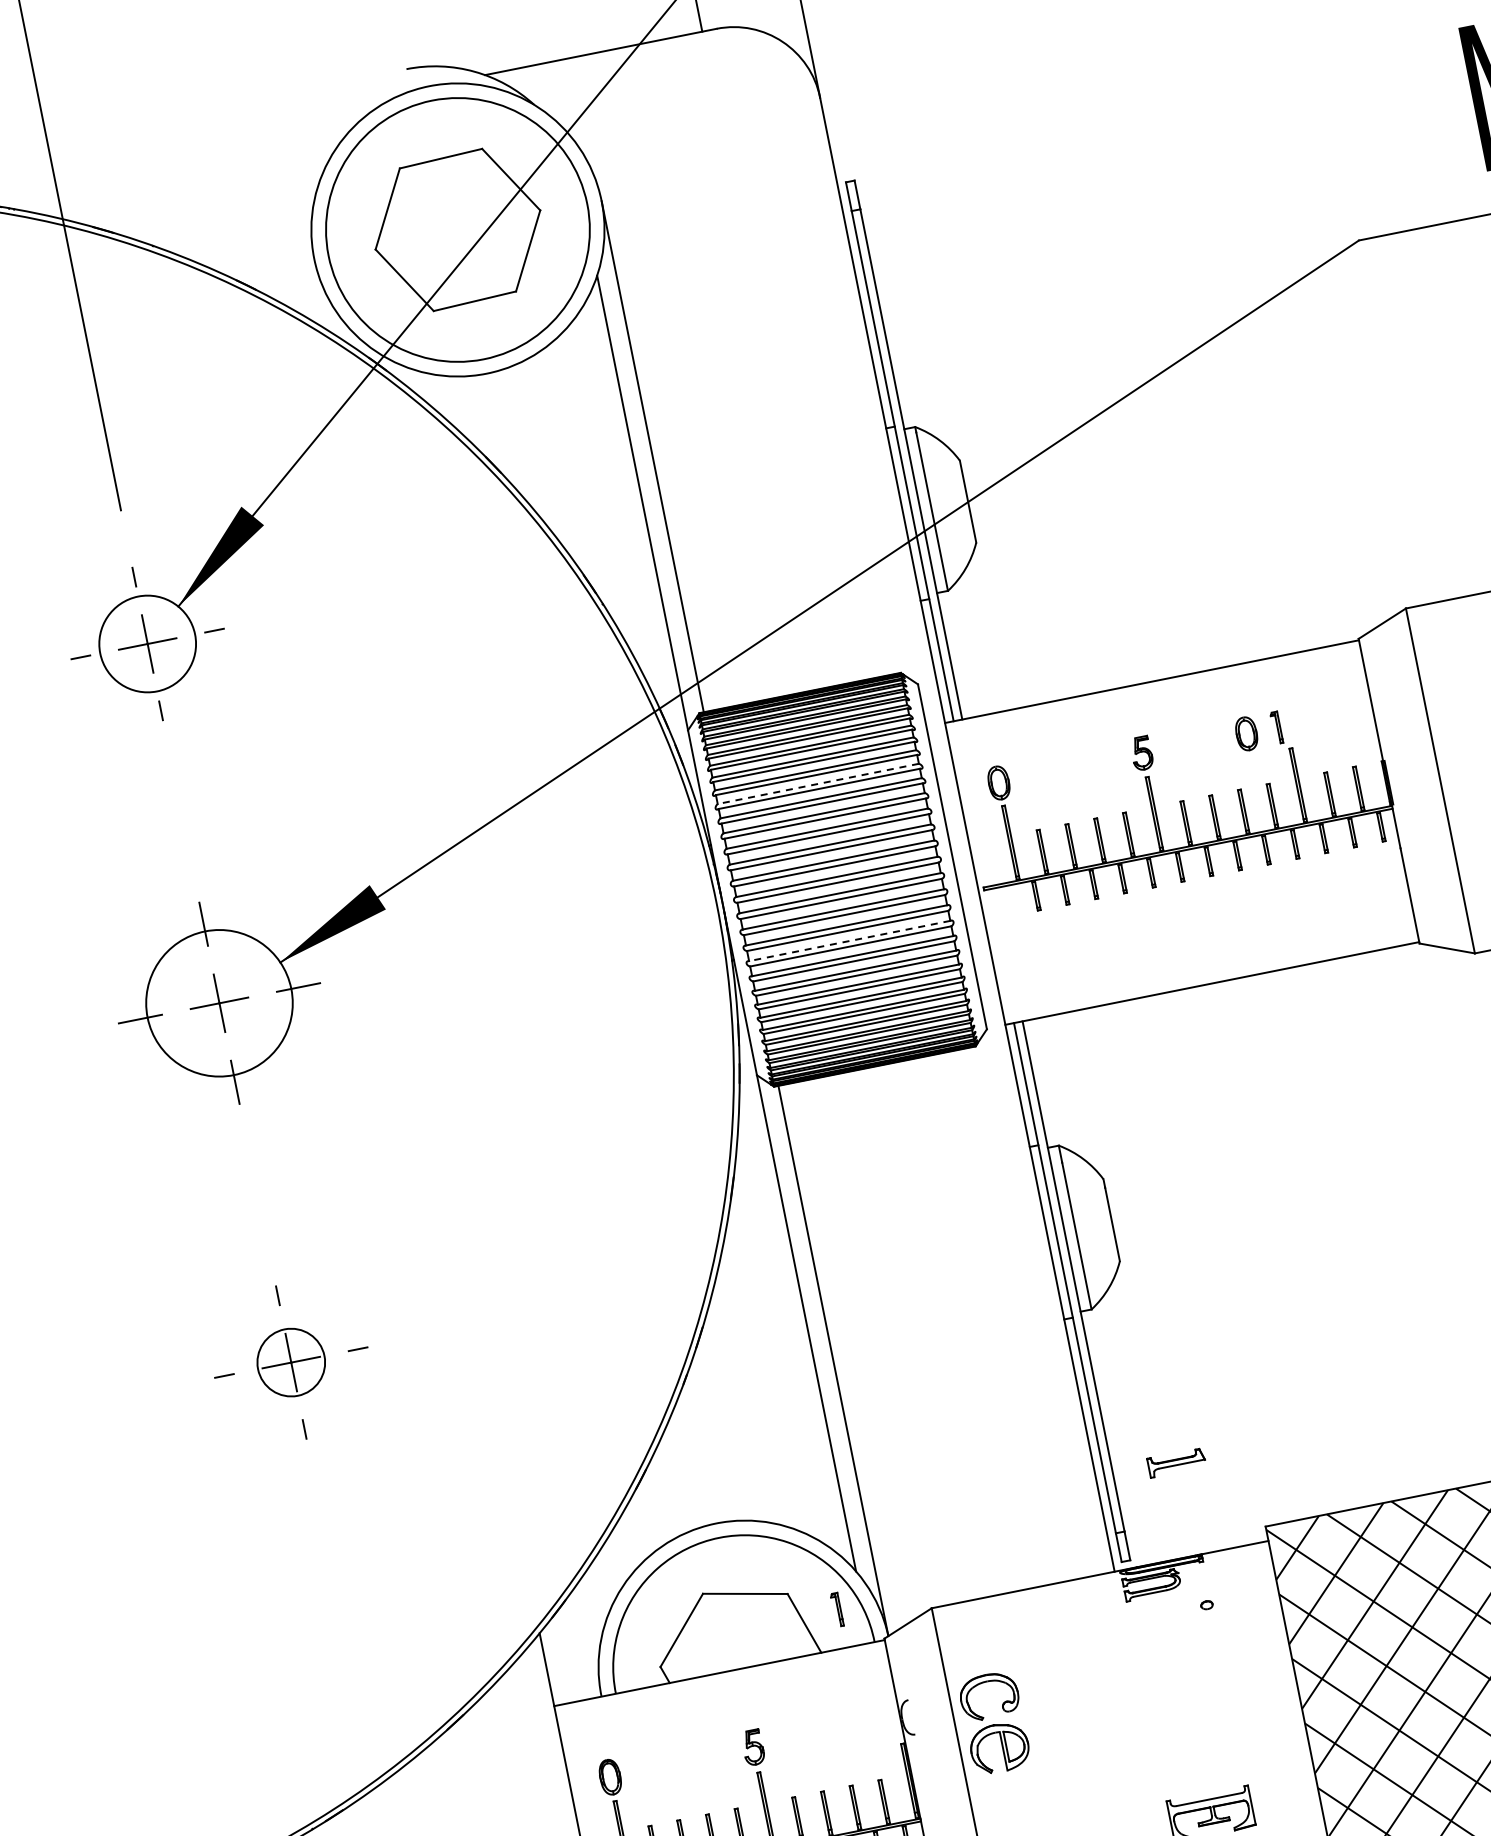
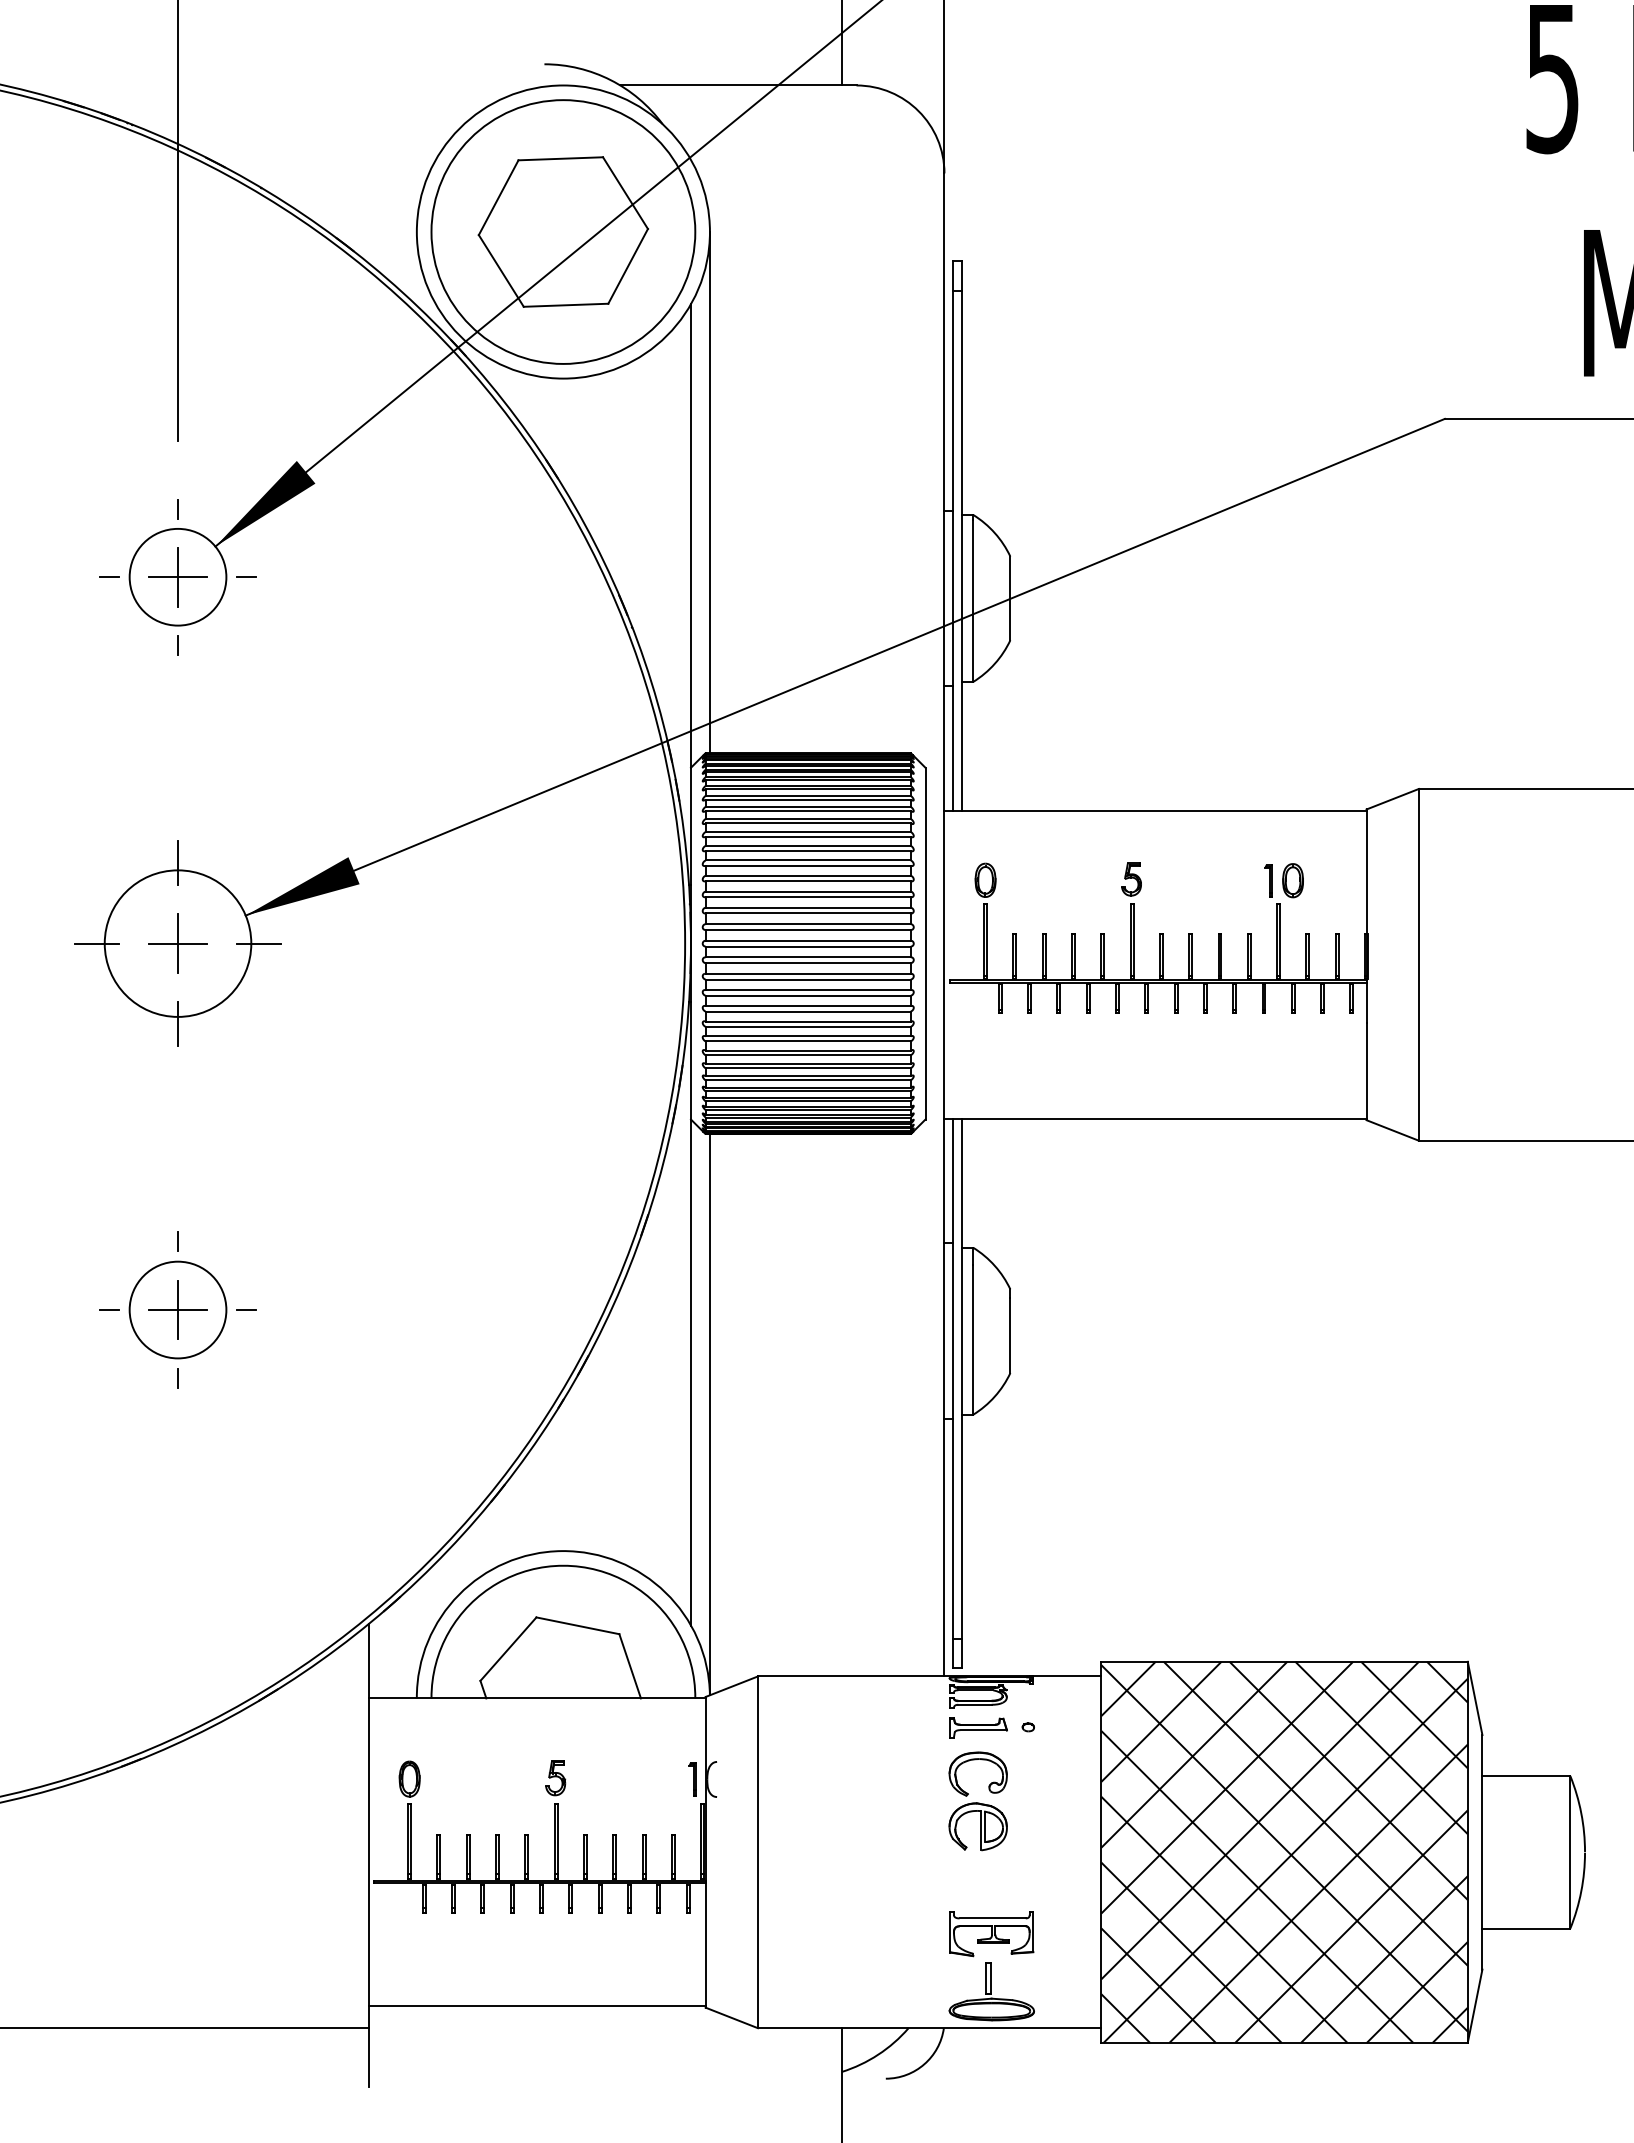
part: (1246, 733) -> (1292, 880), moved
line: (818, 783) -> (808, 845), dashed -> solid
line: (850, 941) -> (808, 1006), dashed -> solid
circle: (290, 1362) -> (177, 1309), size x1.43
part: (1176, 1462) -> (978, 1727), moved
part: (836, 1609) -> (692, 1779), moved
part: (994, 1723) -> (977, 1801), moved

